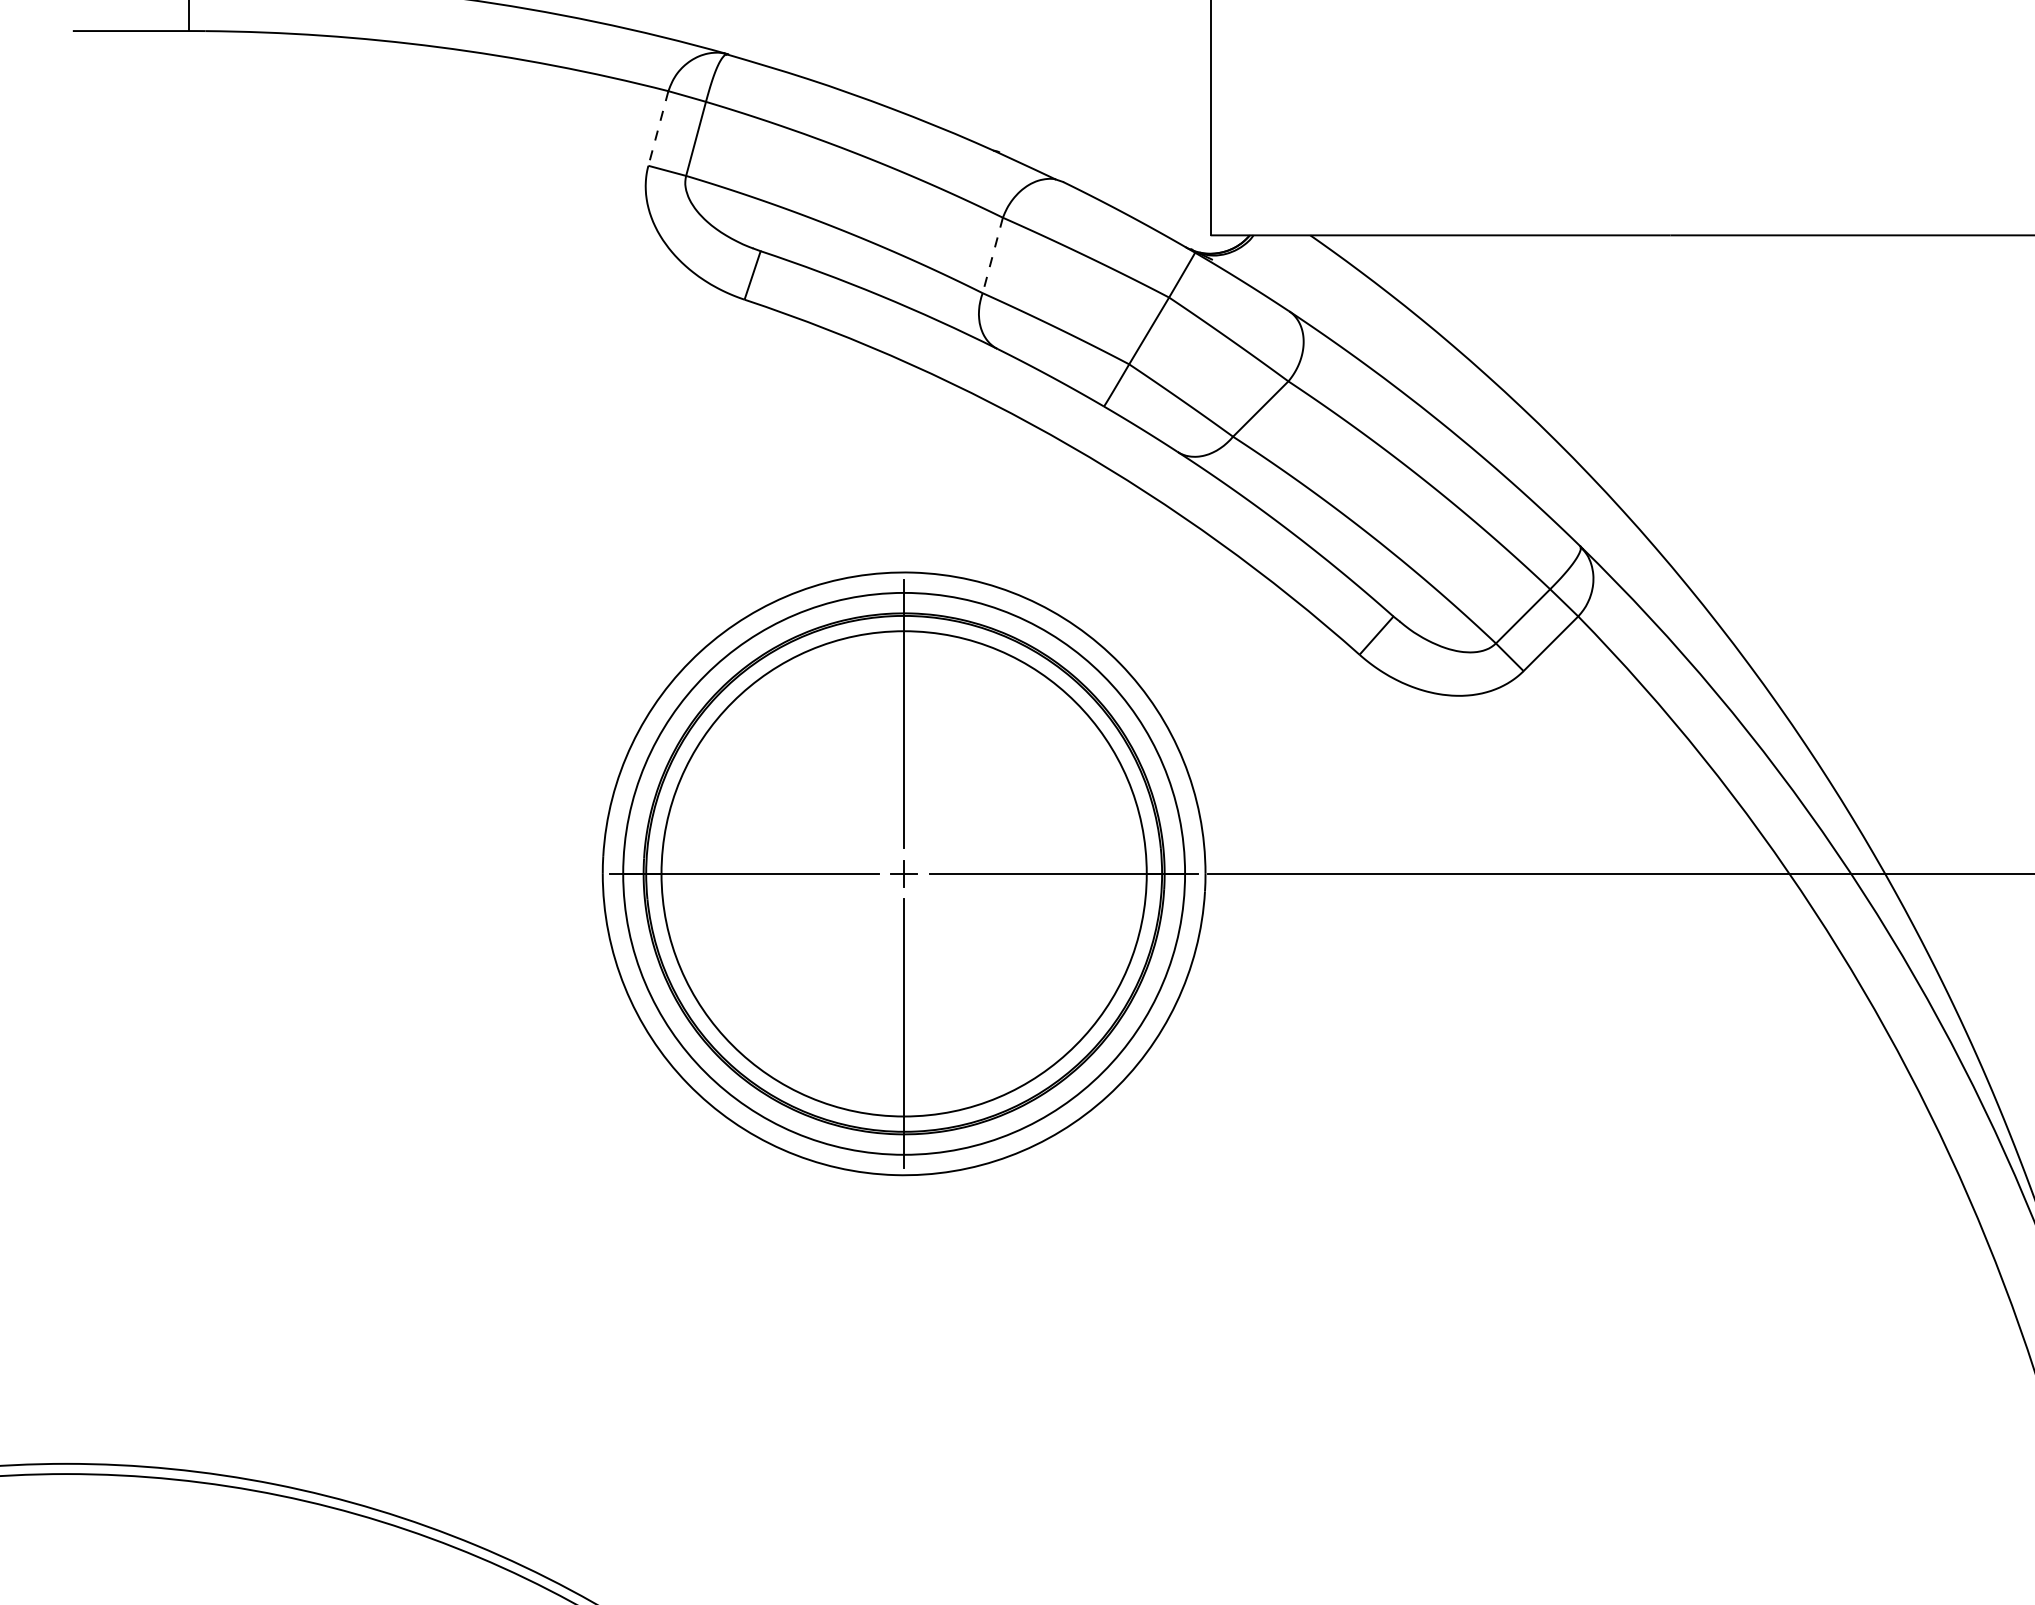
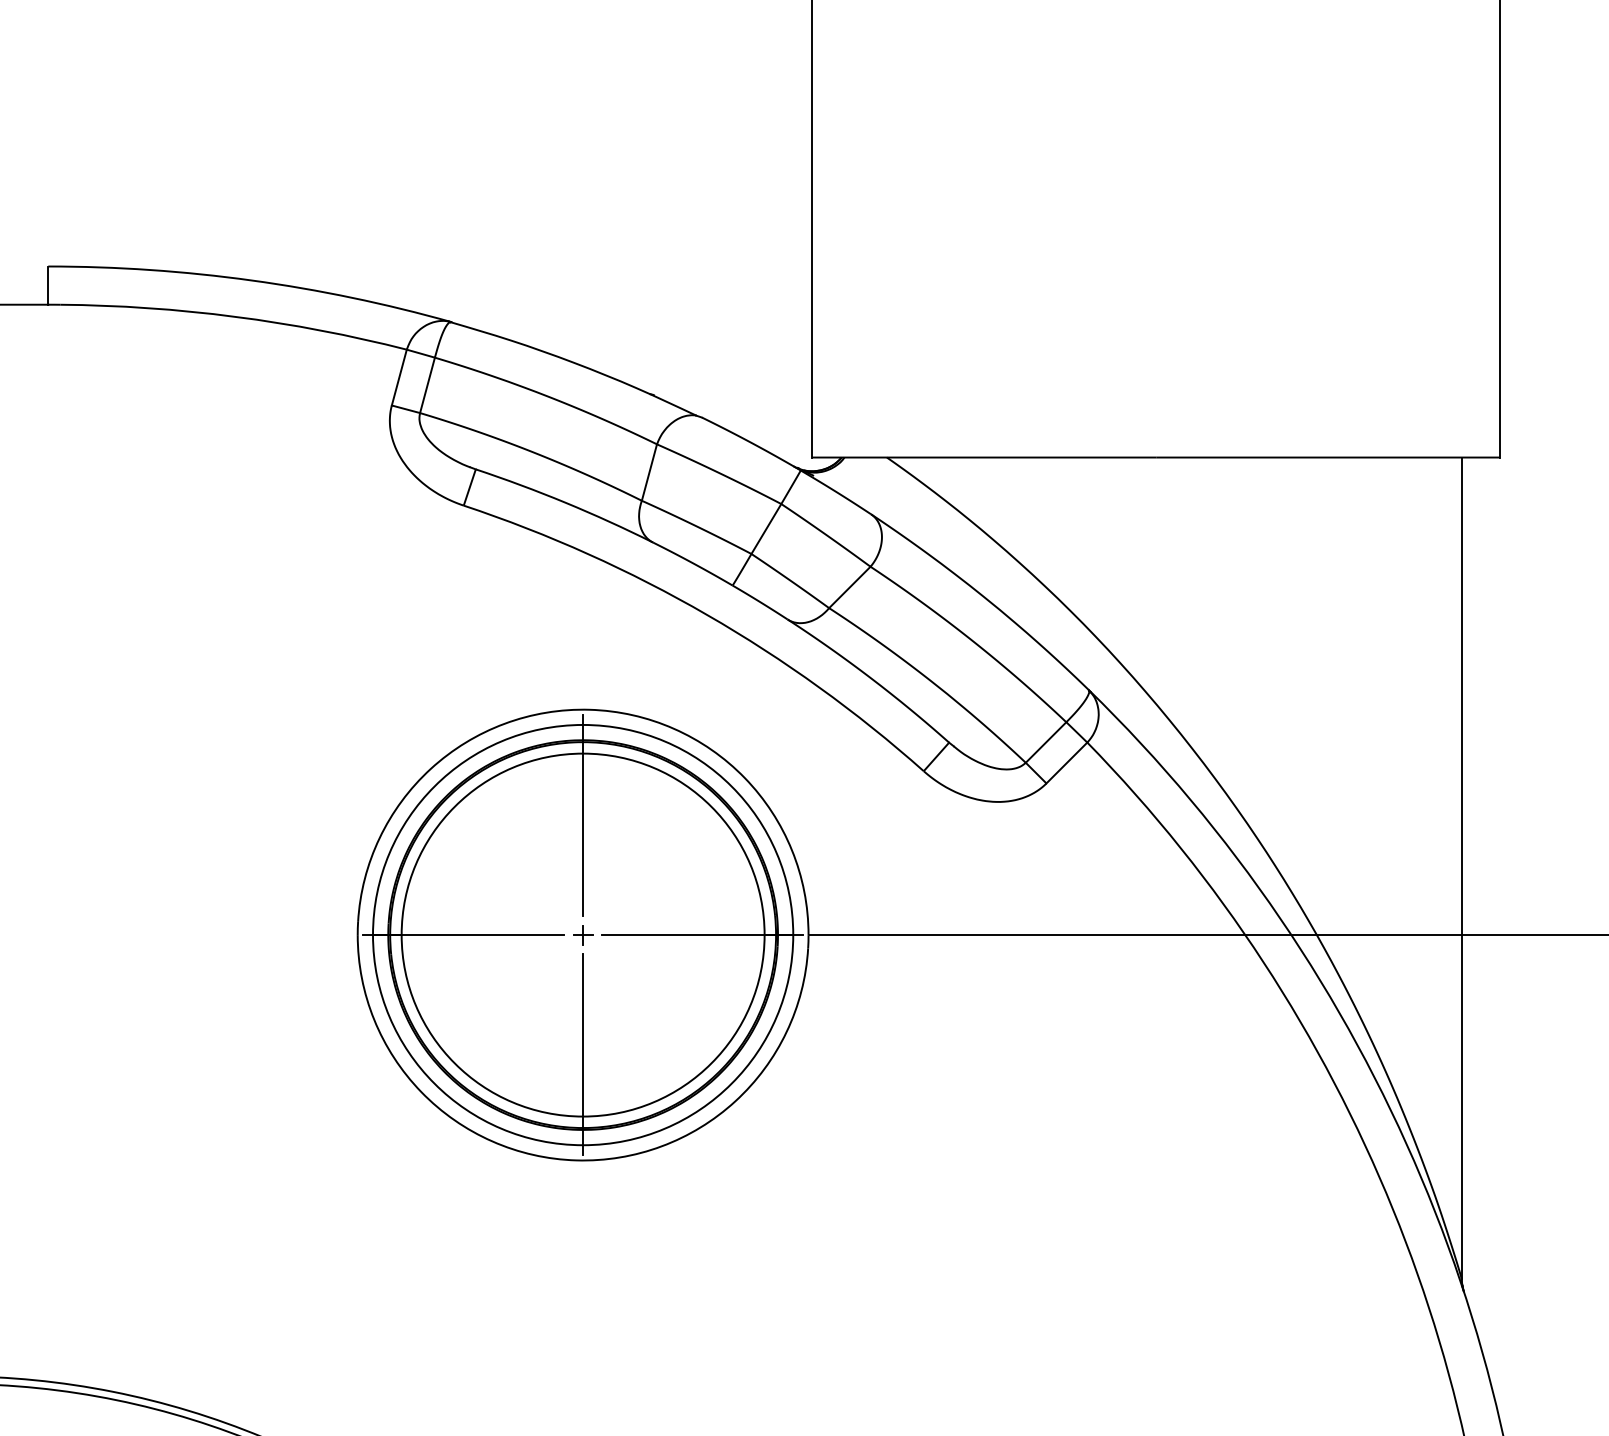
line: (658, 128) -> (399, 377), dashed -> solid
line: (992, 256) -> (649, 473), dashed -> solid

